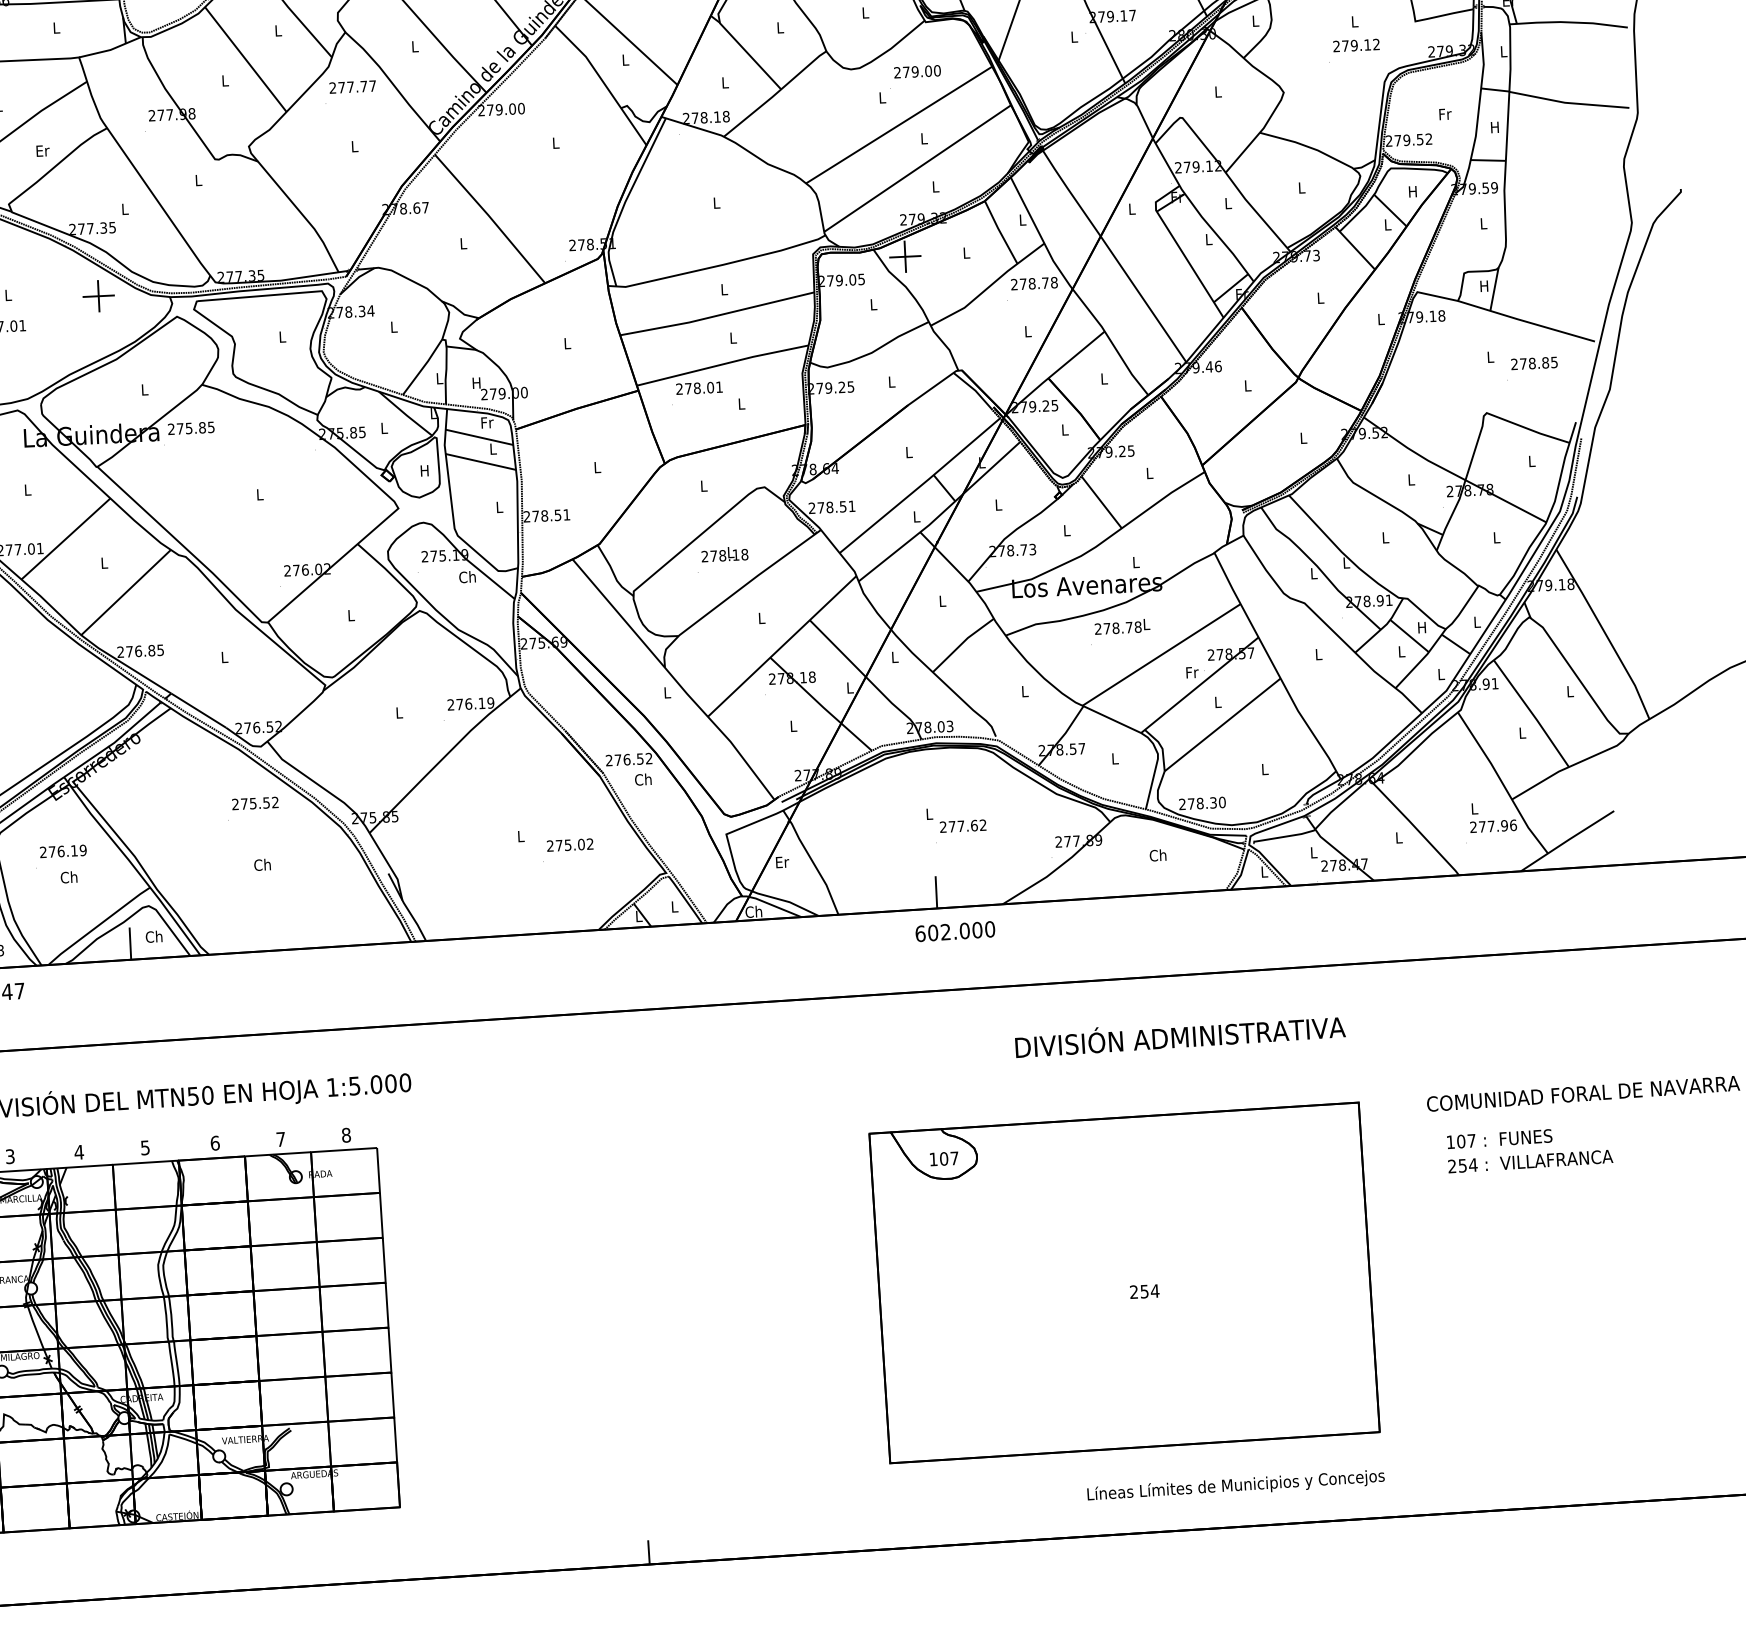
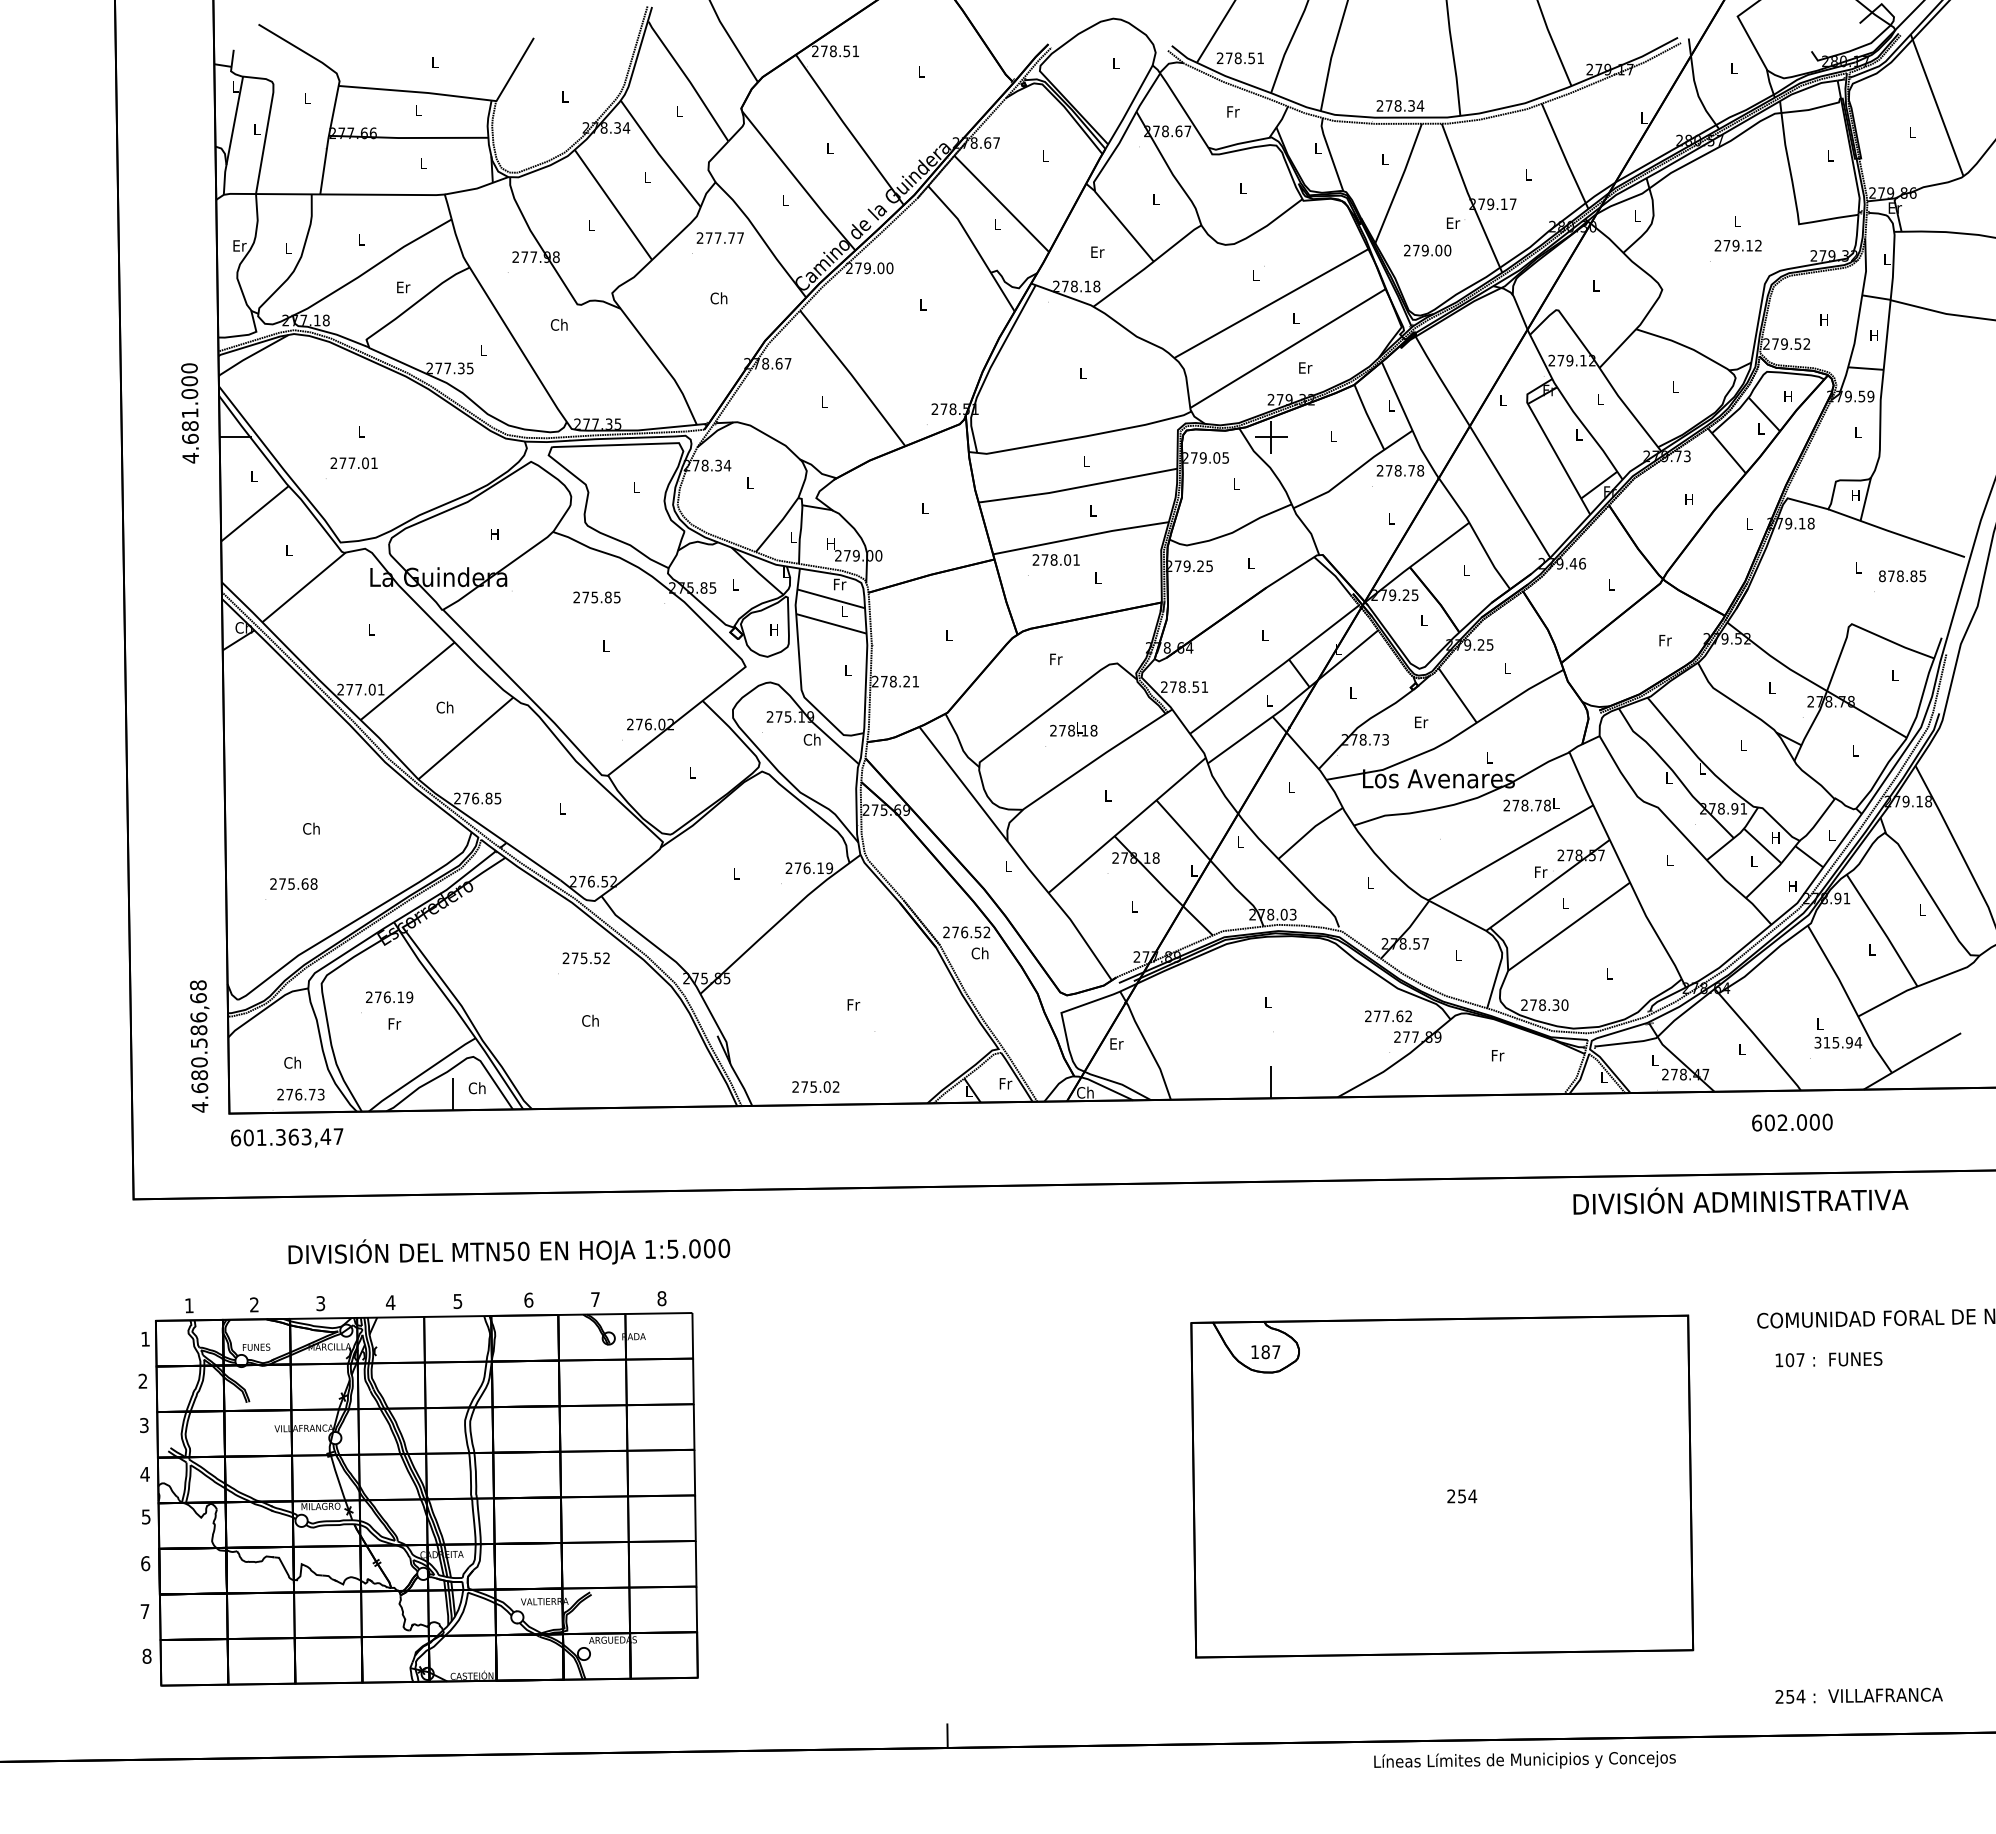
text: (1074, 36) -> (1453, 222), L -> Er
text: (917, 71) -> (1427, 250), moved
text: (725, 82) -> (1097, 251), L -> Er
text: (1445, 114) -> (1824, 319), Fr -> H
text: (353, 146) -> (718, 298), L -> Ch
text: (197, 180) -> (558, 324), L -> Ch
text: (935, 186) -> (1305, 367), L -> Er
part: (98, 296) -> (452, 437), removed
text: (1319, 298) -> (1688, 499), L -> H
text: (1514, 364) -> (1882, 576), 278.85 -> 878.85
text: (144, 390) -> (494, 534), L -> H
text: (190, 428) -> (596, 597), moved
text: (1303, 438) -> (1665, 640), L -> Fr
text: (704, 486) -> (1056, 659), L -> Fr
text: (557, 515) -> (906, 681), 278.51 -> 278.21
text: (1067, 530) -> (1421, 722), L -> Er
text: (103, 563) -> (444, 707), L -> Ch
text: (1122, 626) -> (1531, 804), moved
text: (1440, 674) -> (1792, 886), L -> H
text: (963, 826) -> (1388, 1016), moved
text: (1493, 826) -> (1838, 1042), 277.96 -> 315.94
text: (520, 836) -> (853, 1004), L -> Fr
text: (569, 844) -> (815, 1086), moved
text: (1157, 855) -> (1496, 1055), Ch -> Fr
text: (68, 877) -> (393, 1023), Ch -> Fr
text: (674, 906) -> (1005, 1083), L -> Fr
text: (955, 931) -> (1792, 1122), moved
text: (1179, 1036) -> (1740, 1200), moved
text: (943, 1158) -> (1265, 1351), 107 -> 187
text: (1529, 1161) -> (1858, 1695), moved
text: (1235, 1484) -> (1524, 1759), moved

